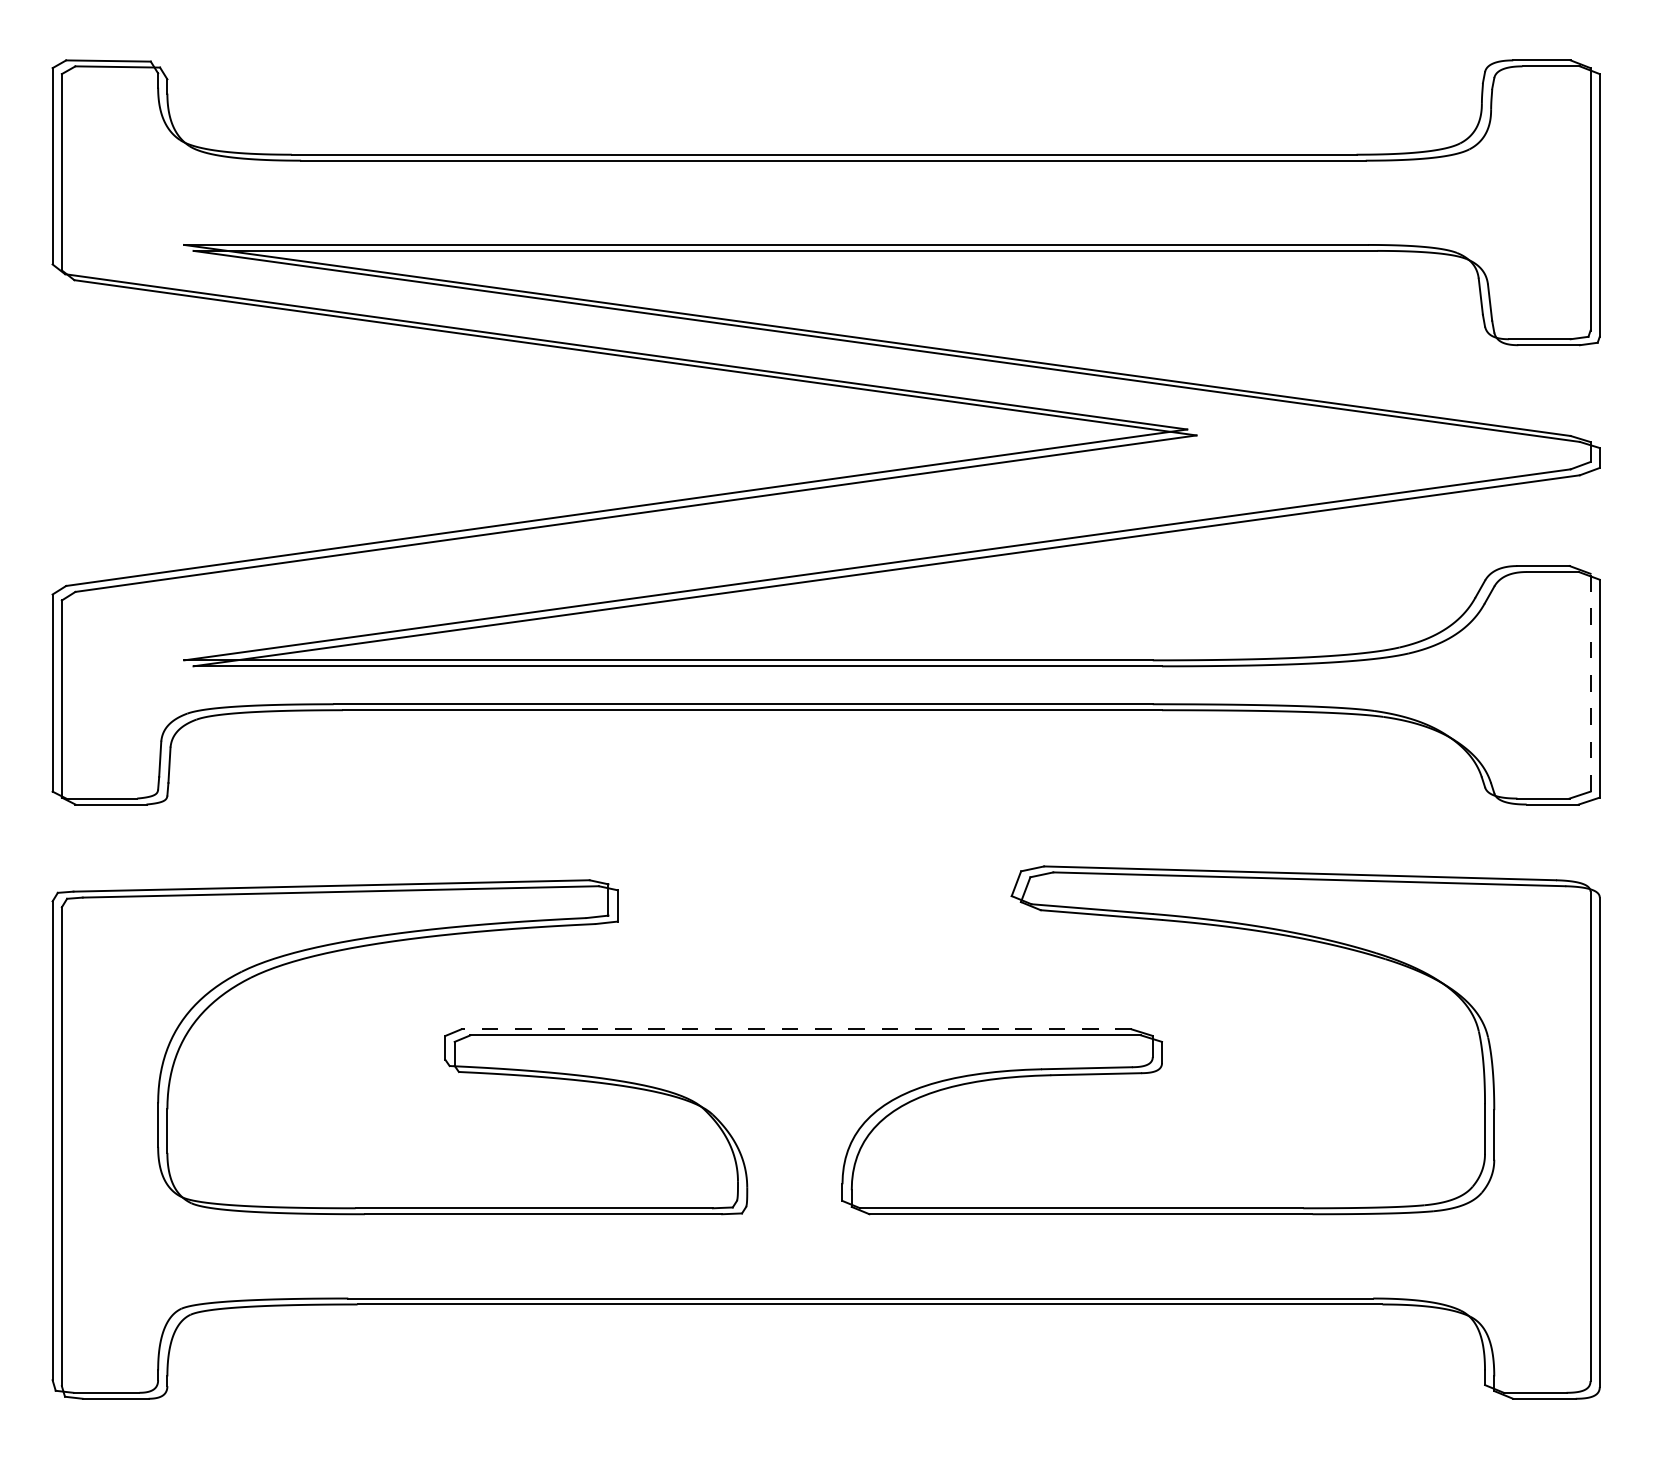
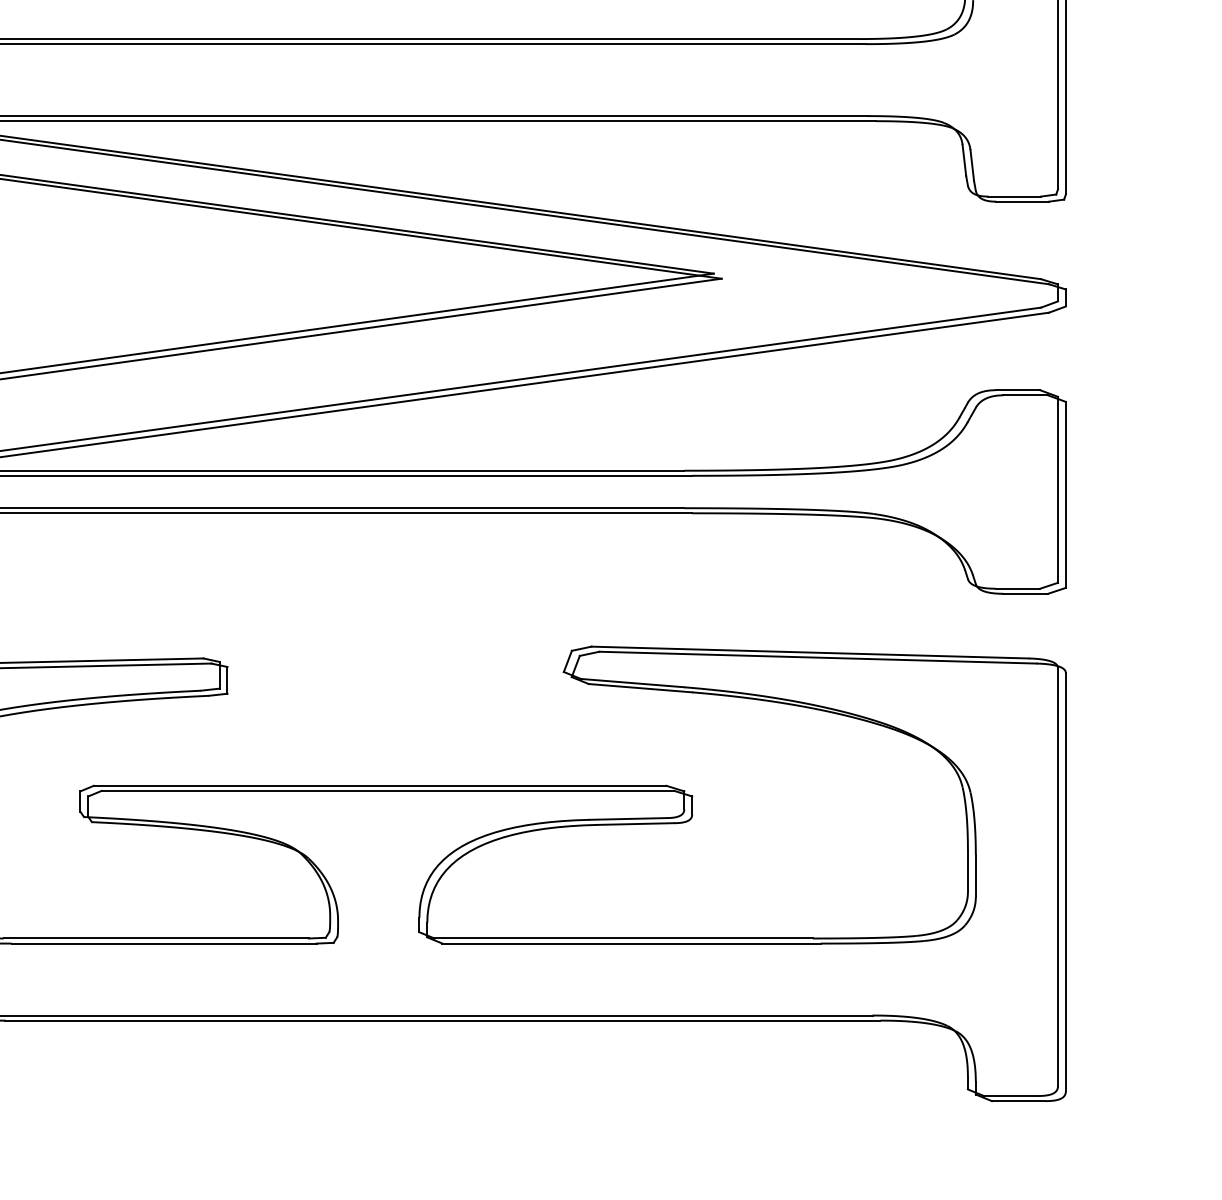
line: (1590, 682) -> (1057, 489), dashed -> solid
line: (796, 1029) -> (380, 785), dashed -> solid

